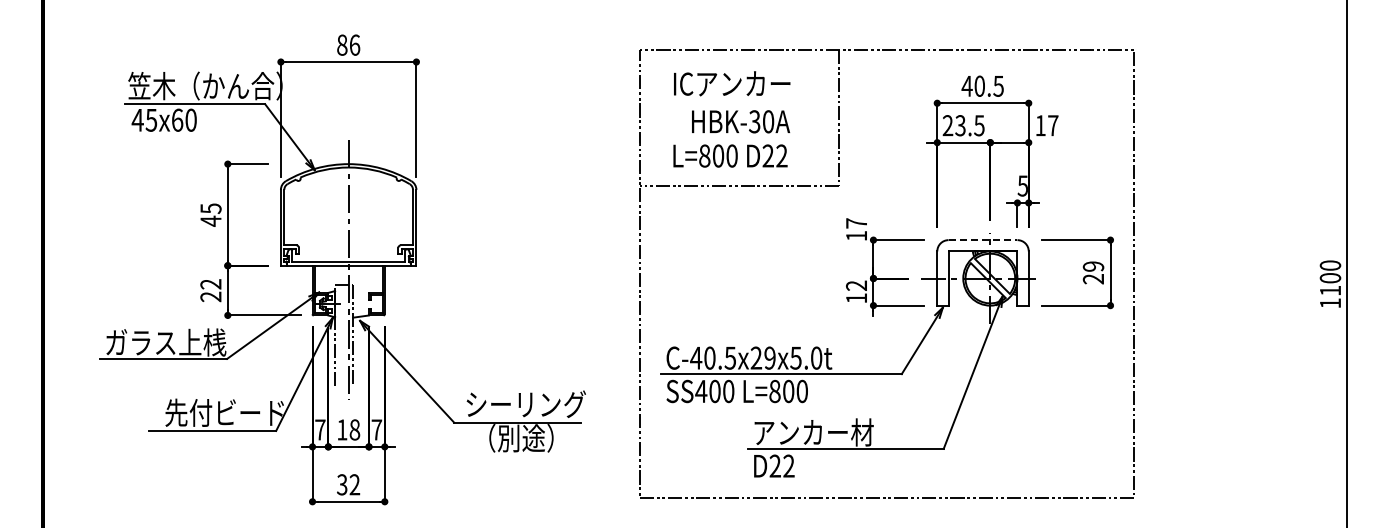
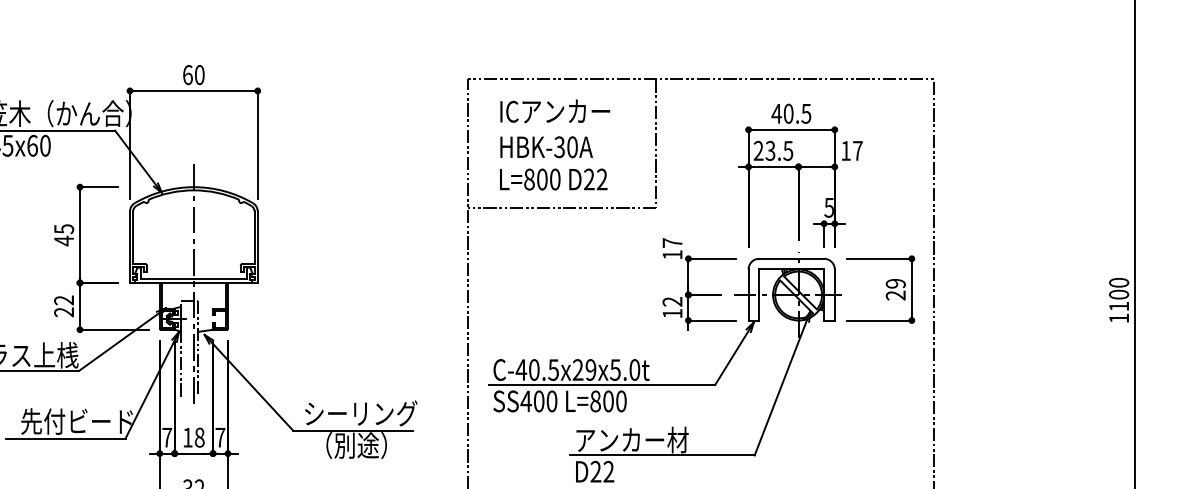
text: (348, 44) -> (193, 74), 86 -> 60
text: (741, 121) -> (547, 146), moved
line: (983, 240) -> (792, 259), dashed -> solid

